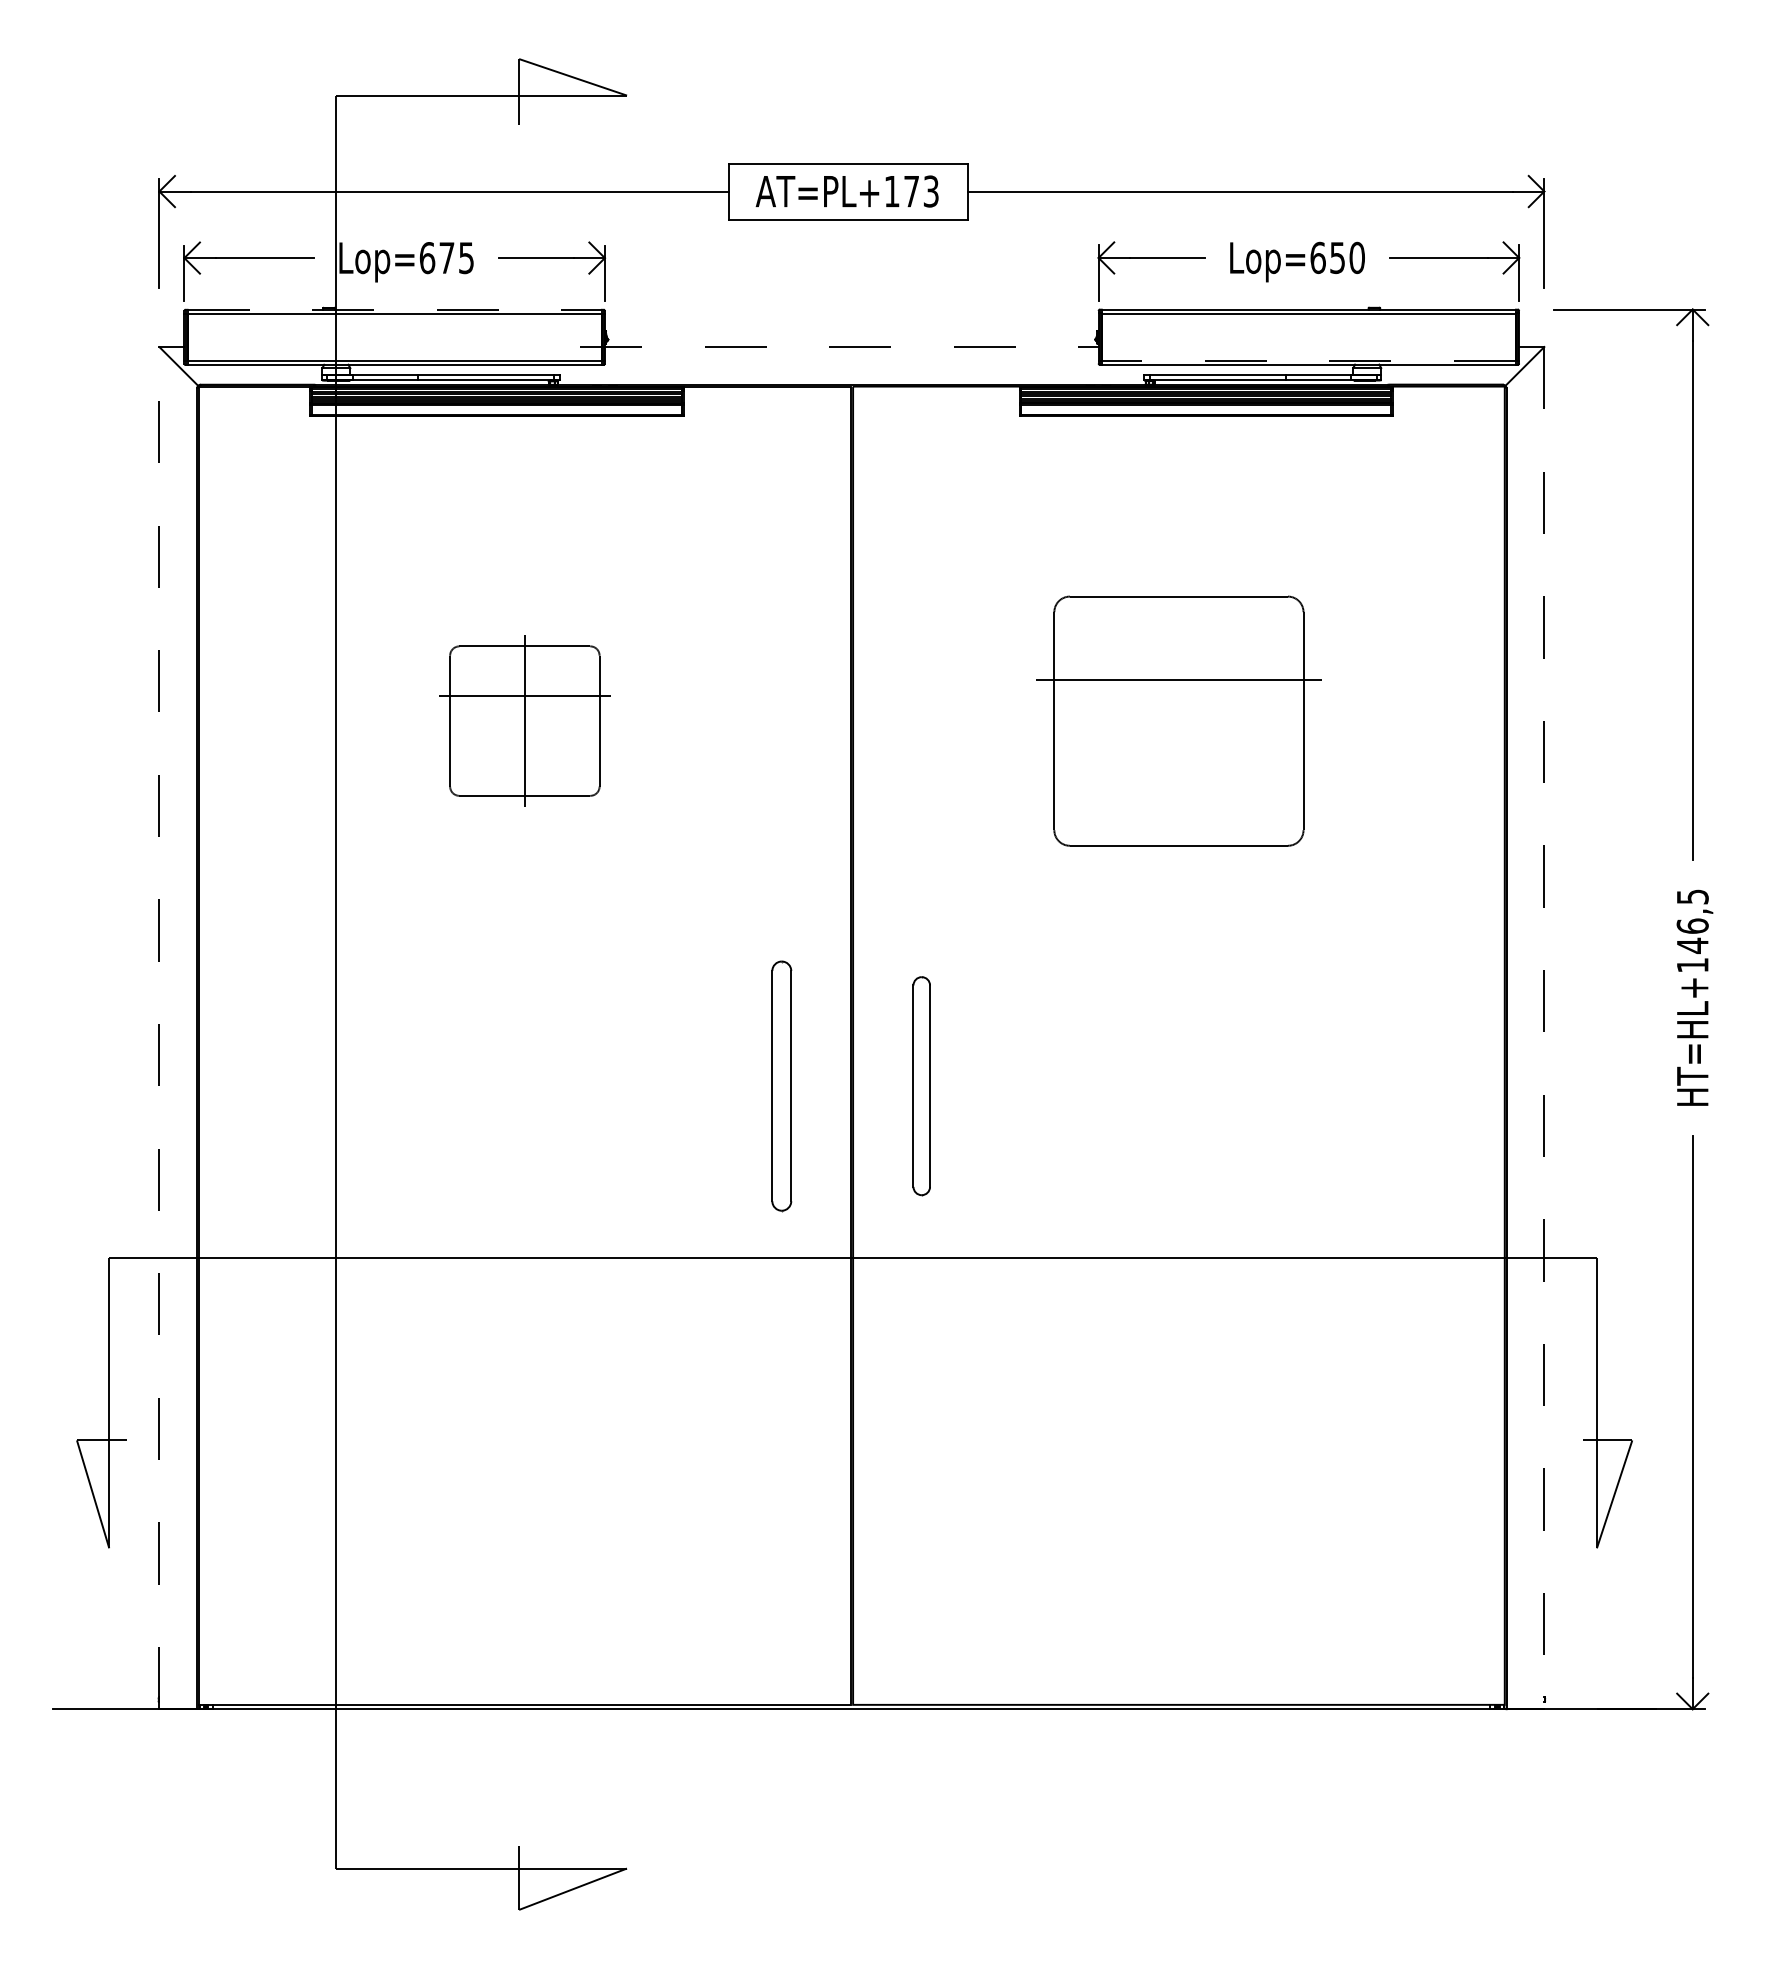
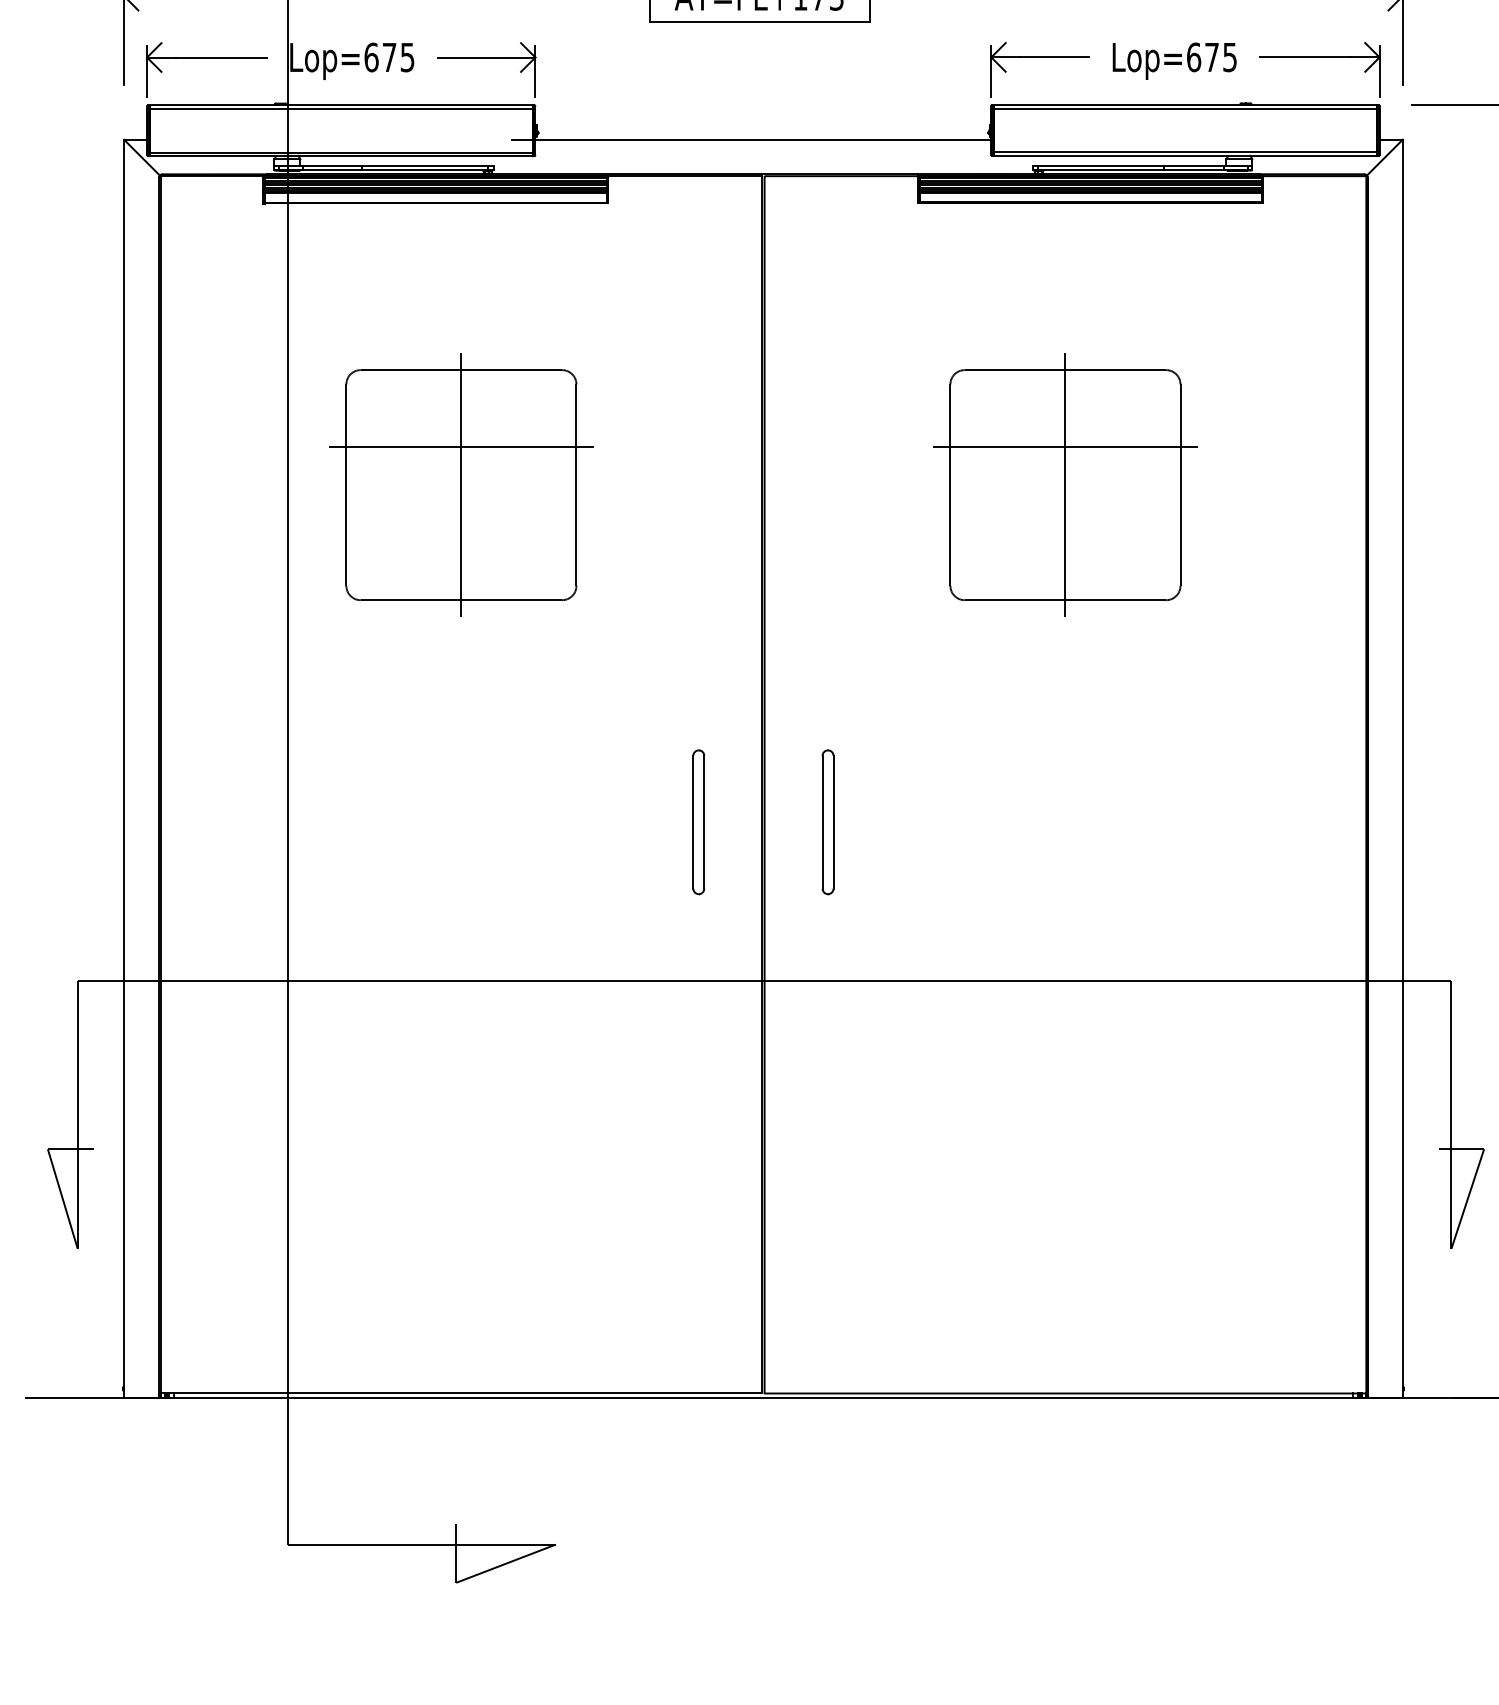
text: (1347, 257) -> (1221, 56), Lop=650 -> Lop=675
line: (395, 309) -> (342, 105), dashed -> solid
line: (839, 347) -> (752, 140), dashed -> solid
line: (1308, 360) -> (1185, 152), dashed -> solid
part: (524, 720) -> (461, 484), size x1.67
line: (1178, 720) -> (1065, 484), added
line: (159, 1027) -> (124, 768), dashed -> solid
line: (1544, 1028) -> (1403, 768), dashed -> solid
part: (781, 1086) -> (698, 822), size x0.62
part: (921, 1086) -> (827, 822), size x0.71

